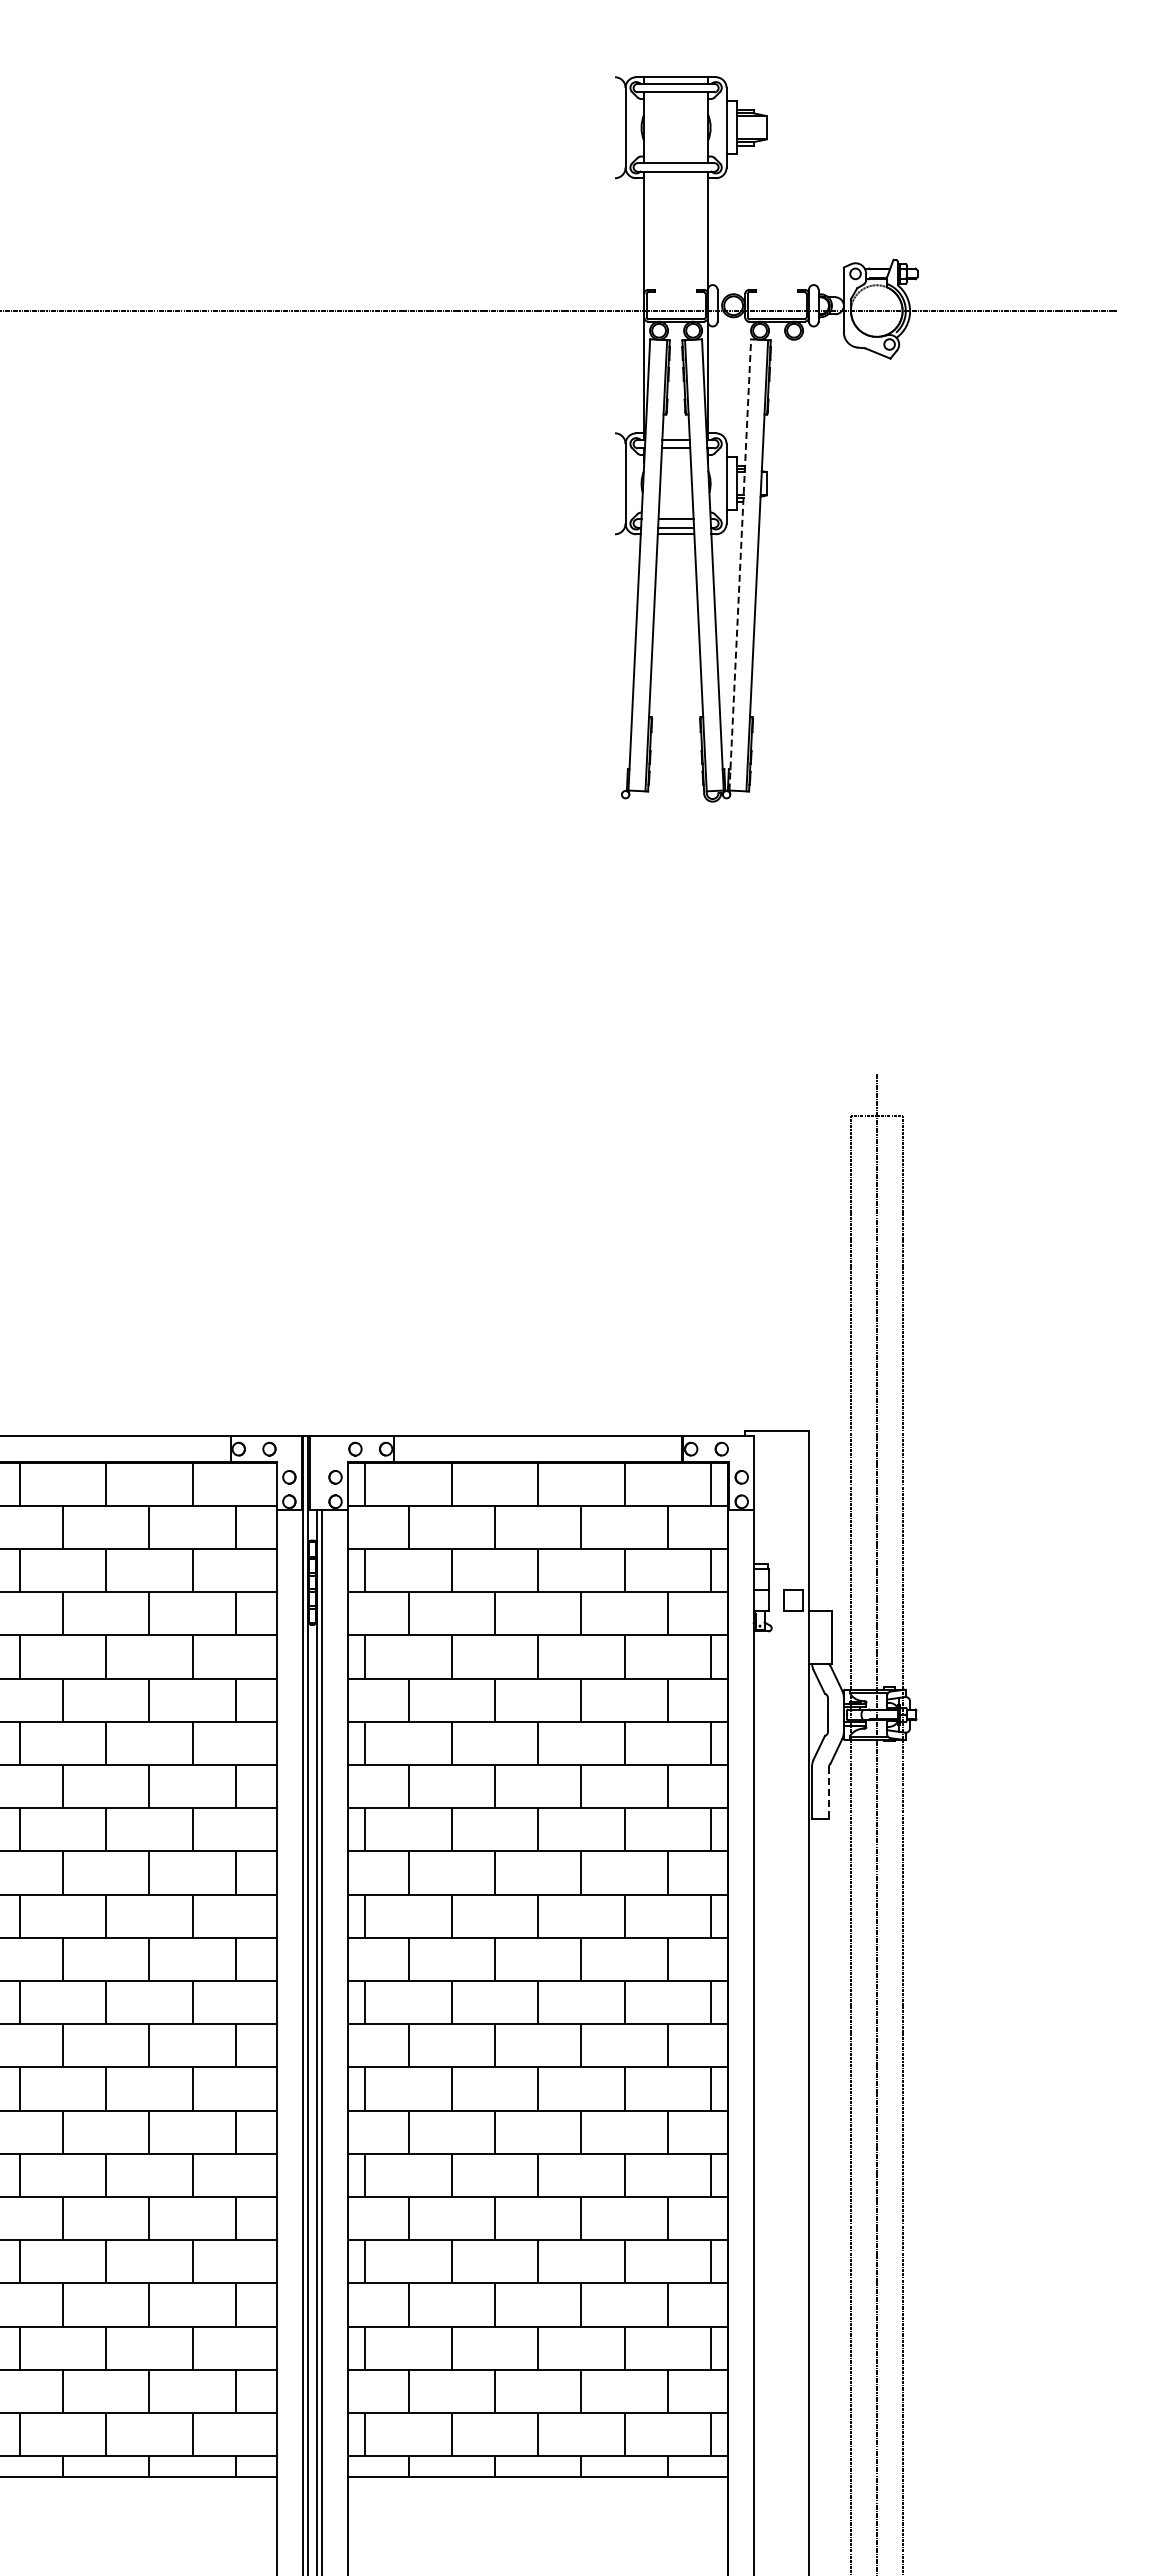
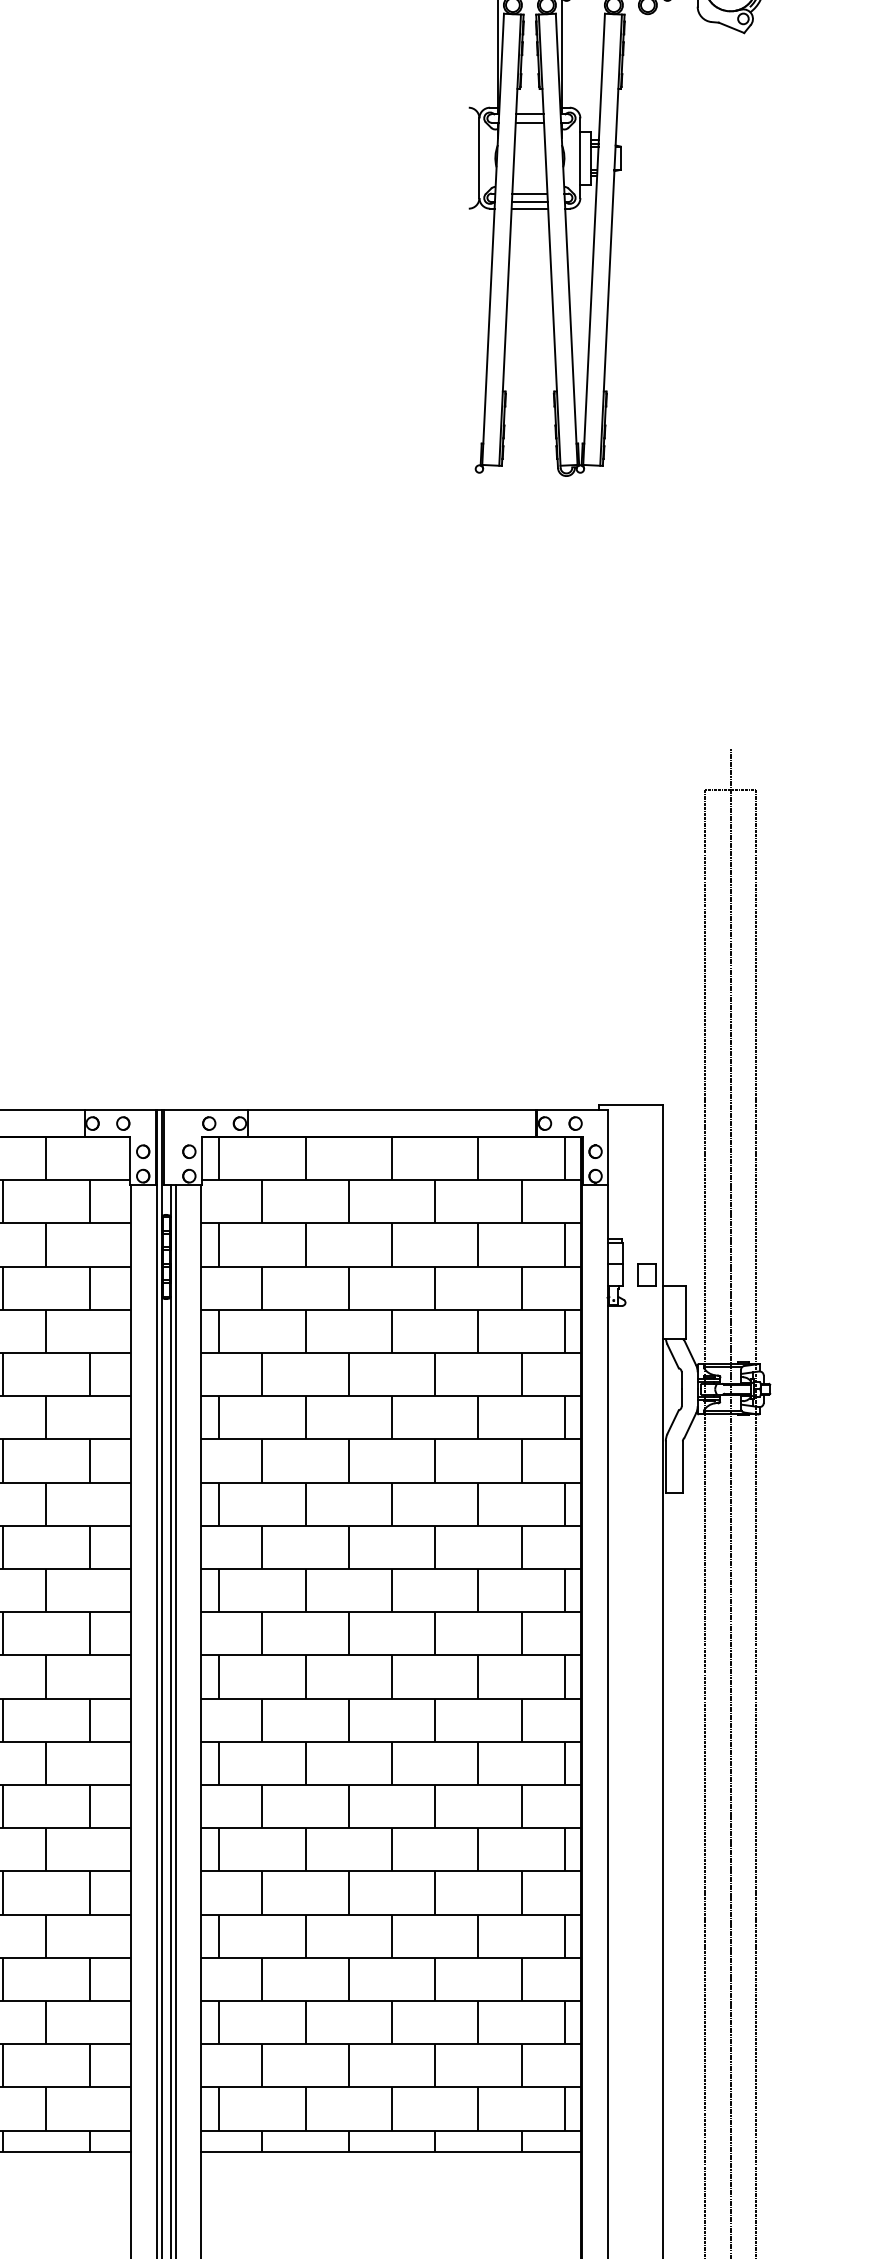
line: (740, 564) -> (594, 238), dashed -> solid
line: (829, 1792) -> (683, 1466), dashed -> solid

